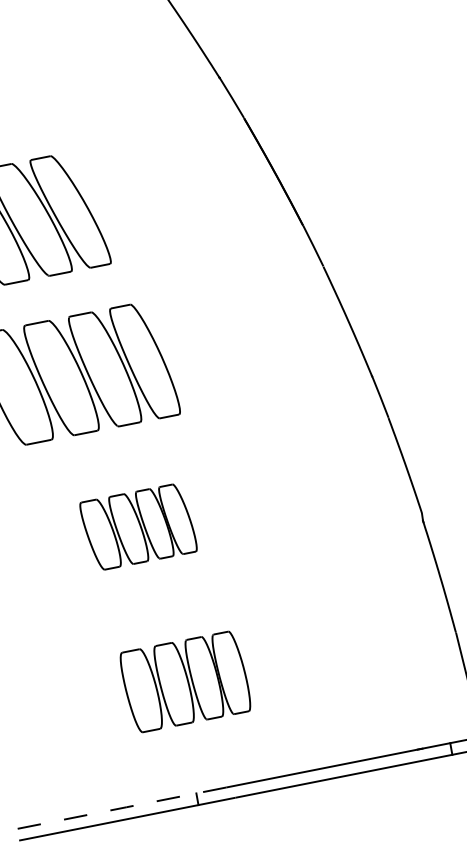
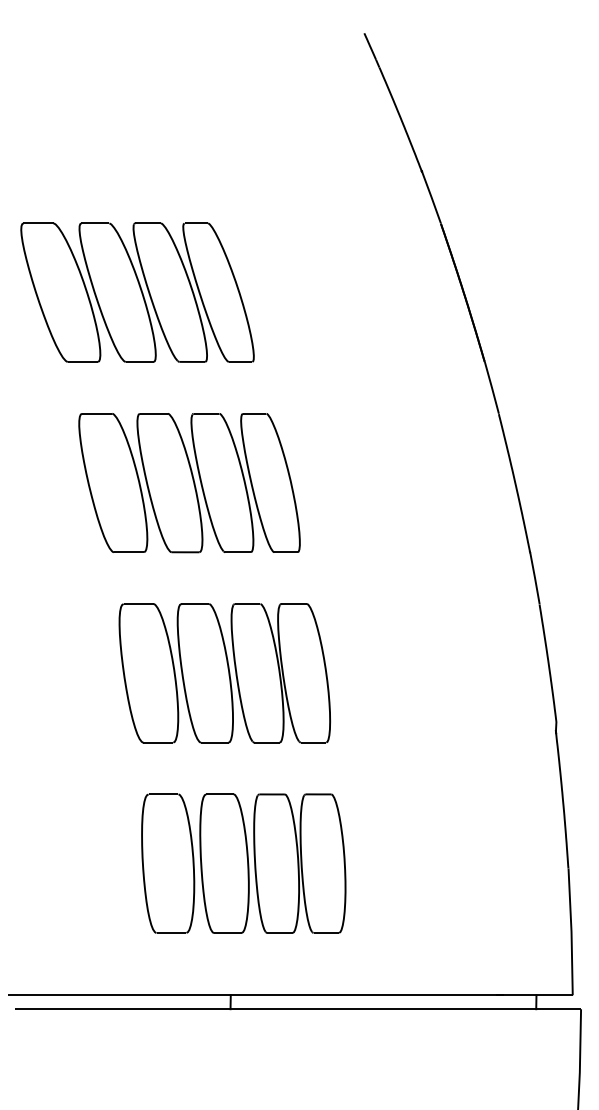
part: (138, 527) -> (224, 673), size x1.67
part: (185, 681) -> (243, 863), size x1.43
line: (118, 808) -> (137, 995), dashed -> solid

